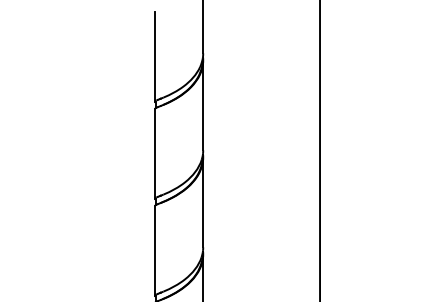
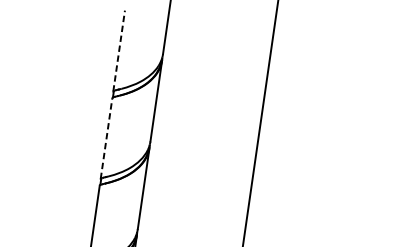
line: (155, 56) -> (119, 50), solid -> dashed
line: (155, 153) -> (107, 138), solid -> dashed

